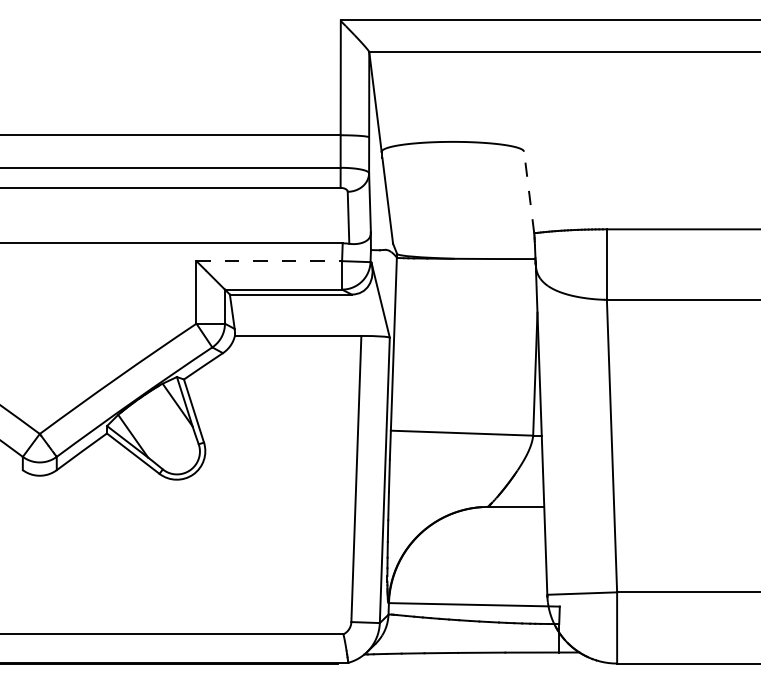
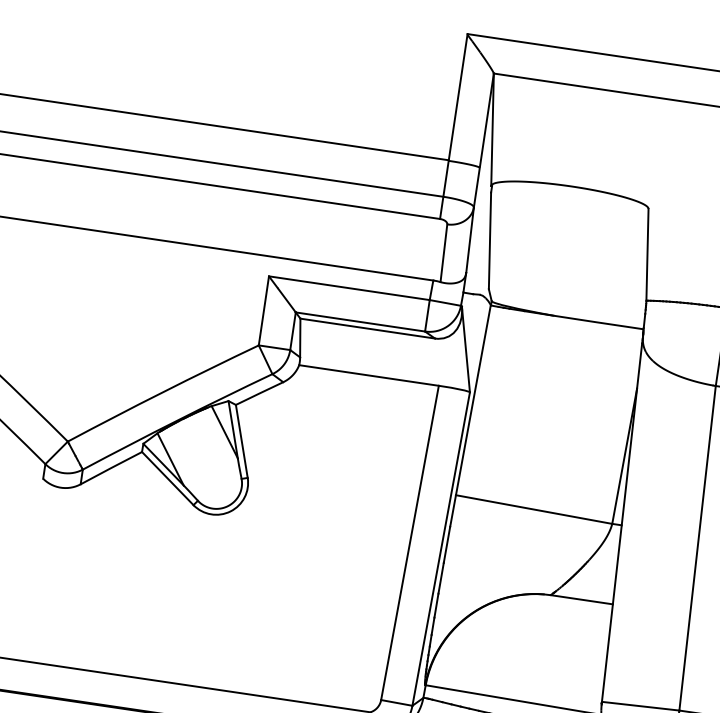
line: (529, 192) -> (647, 254), dashed -> solid
line: (269, 261) -> (349, 288), dashed -> solid

